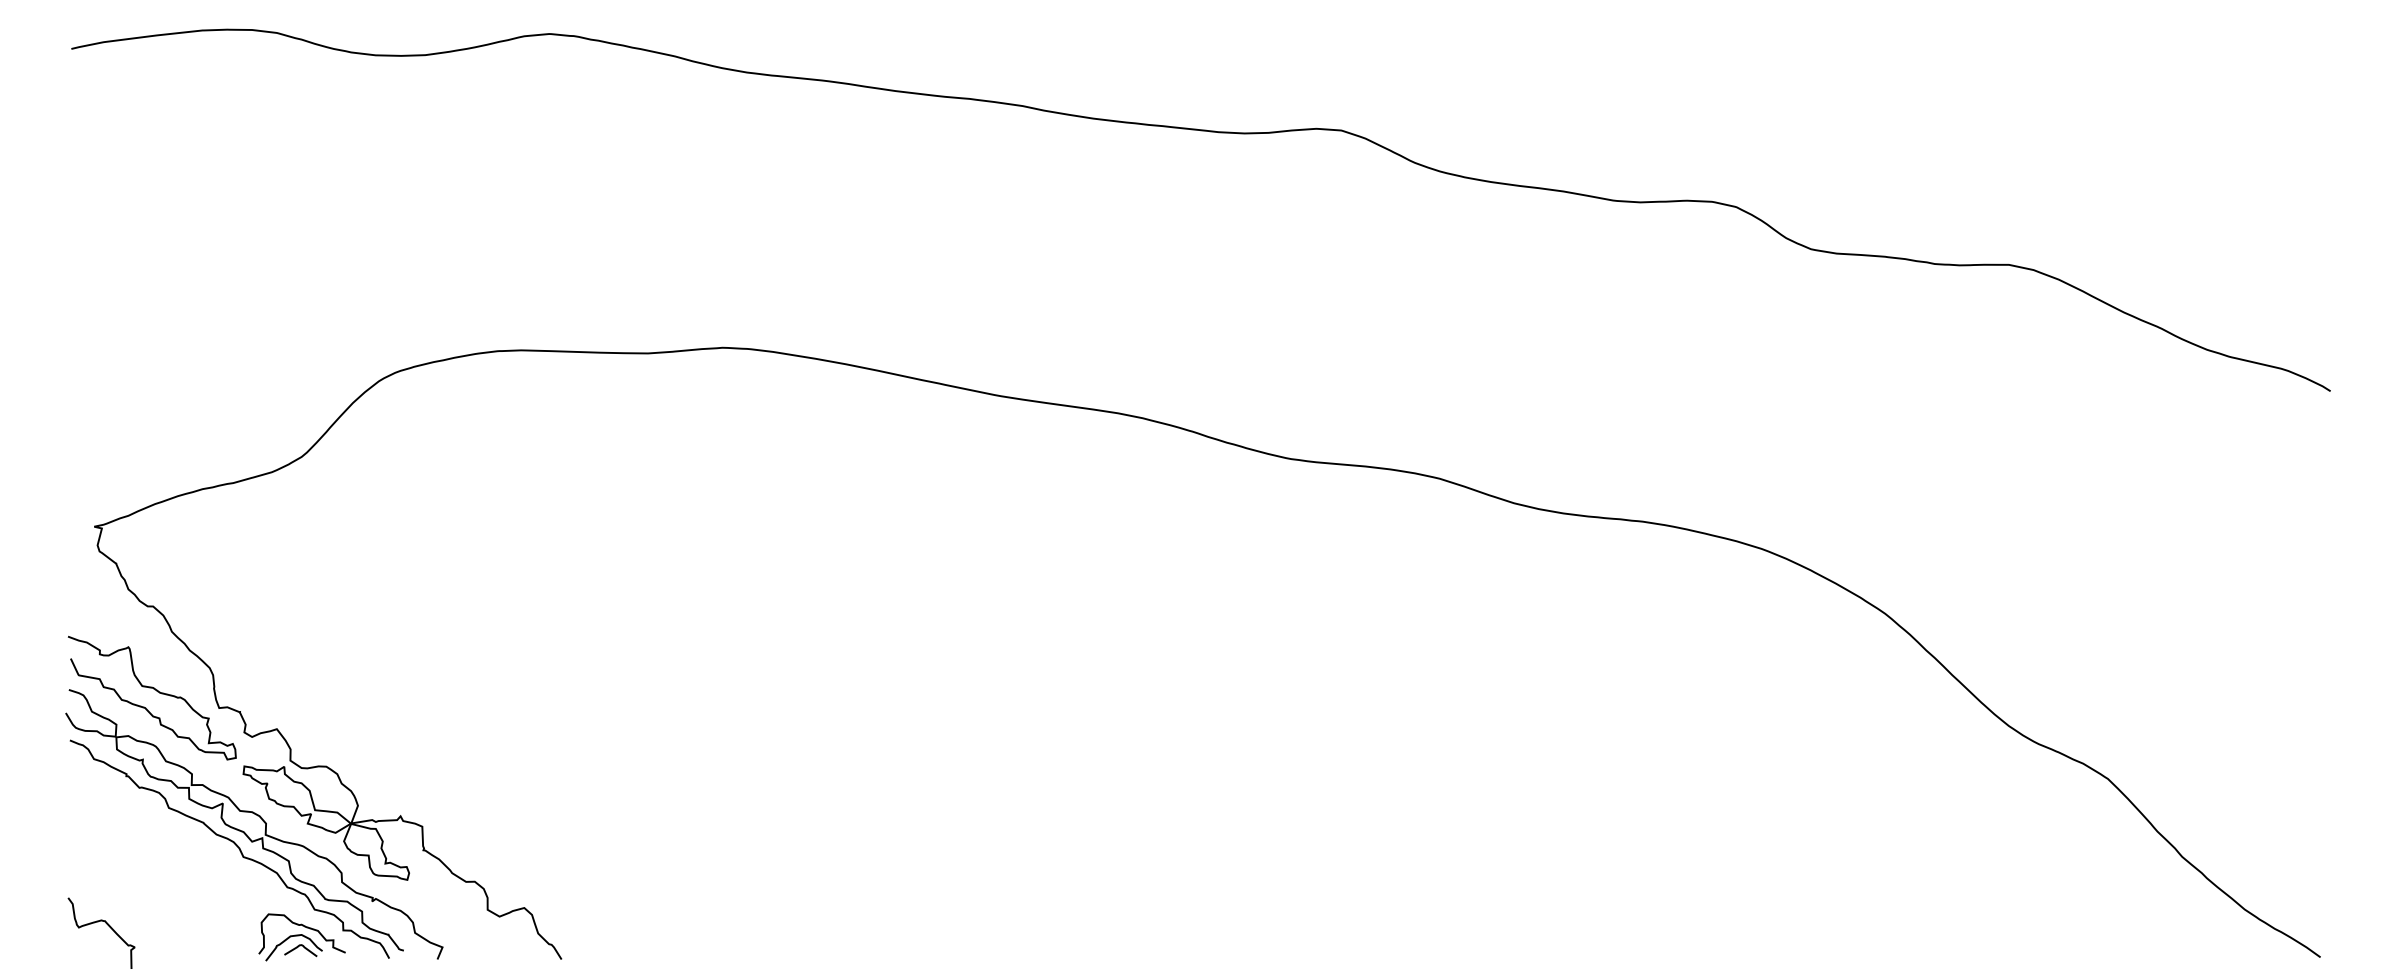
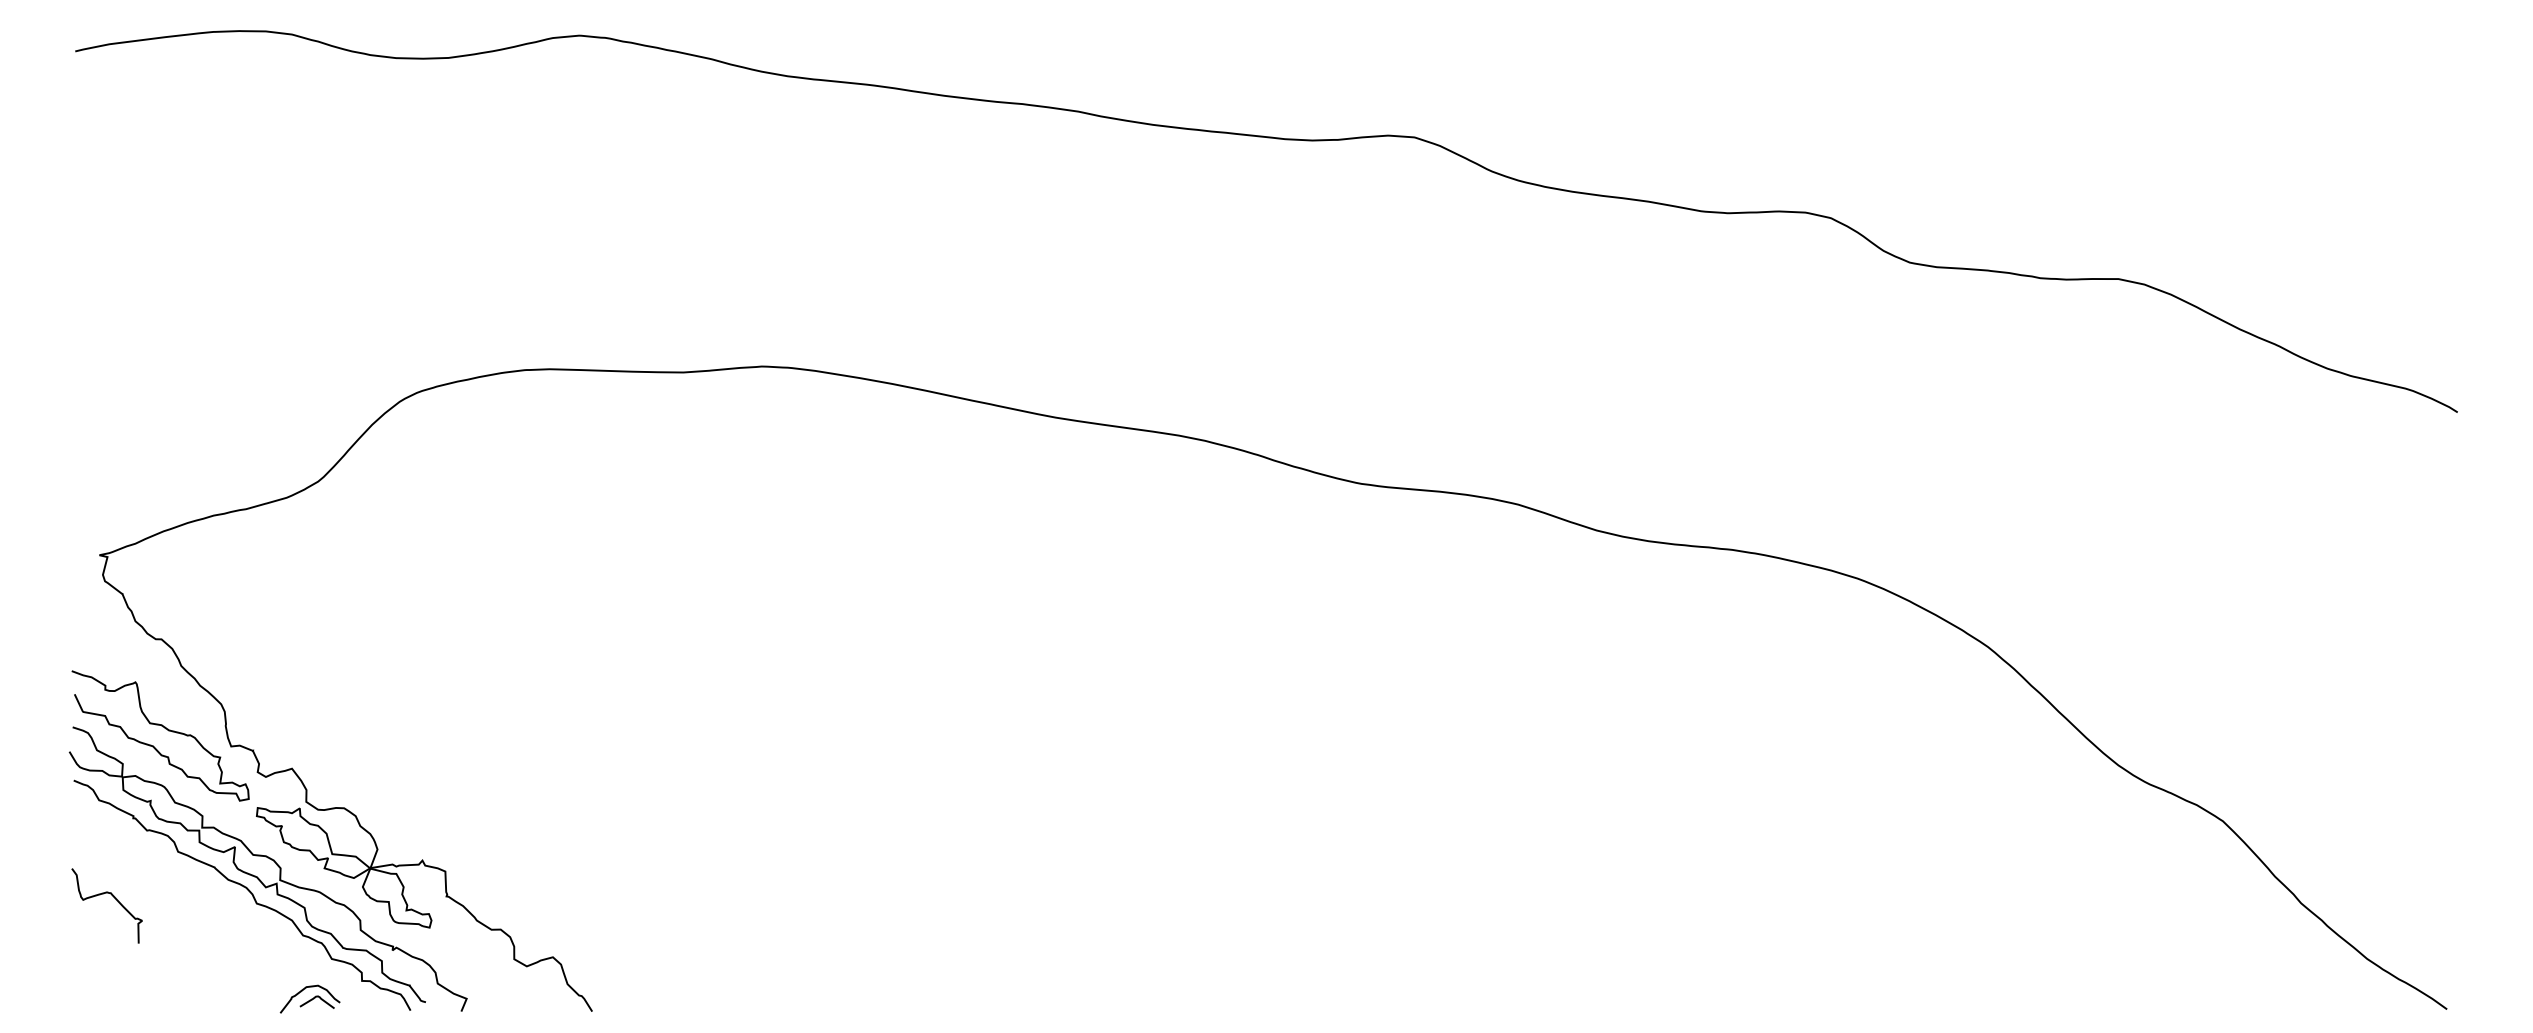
curve: (107, 925) -> (113, 897), moved
curve: (305, 928) -> (322, 978), removed

